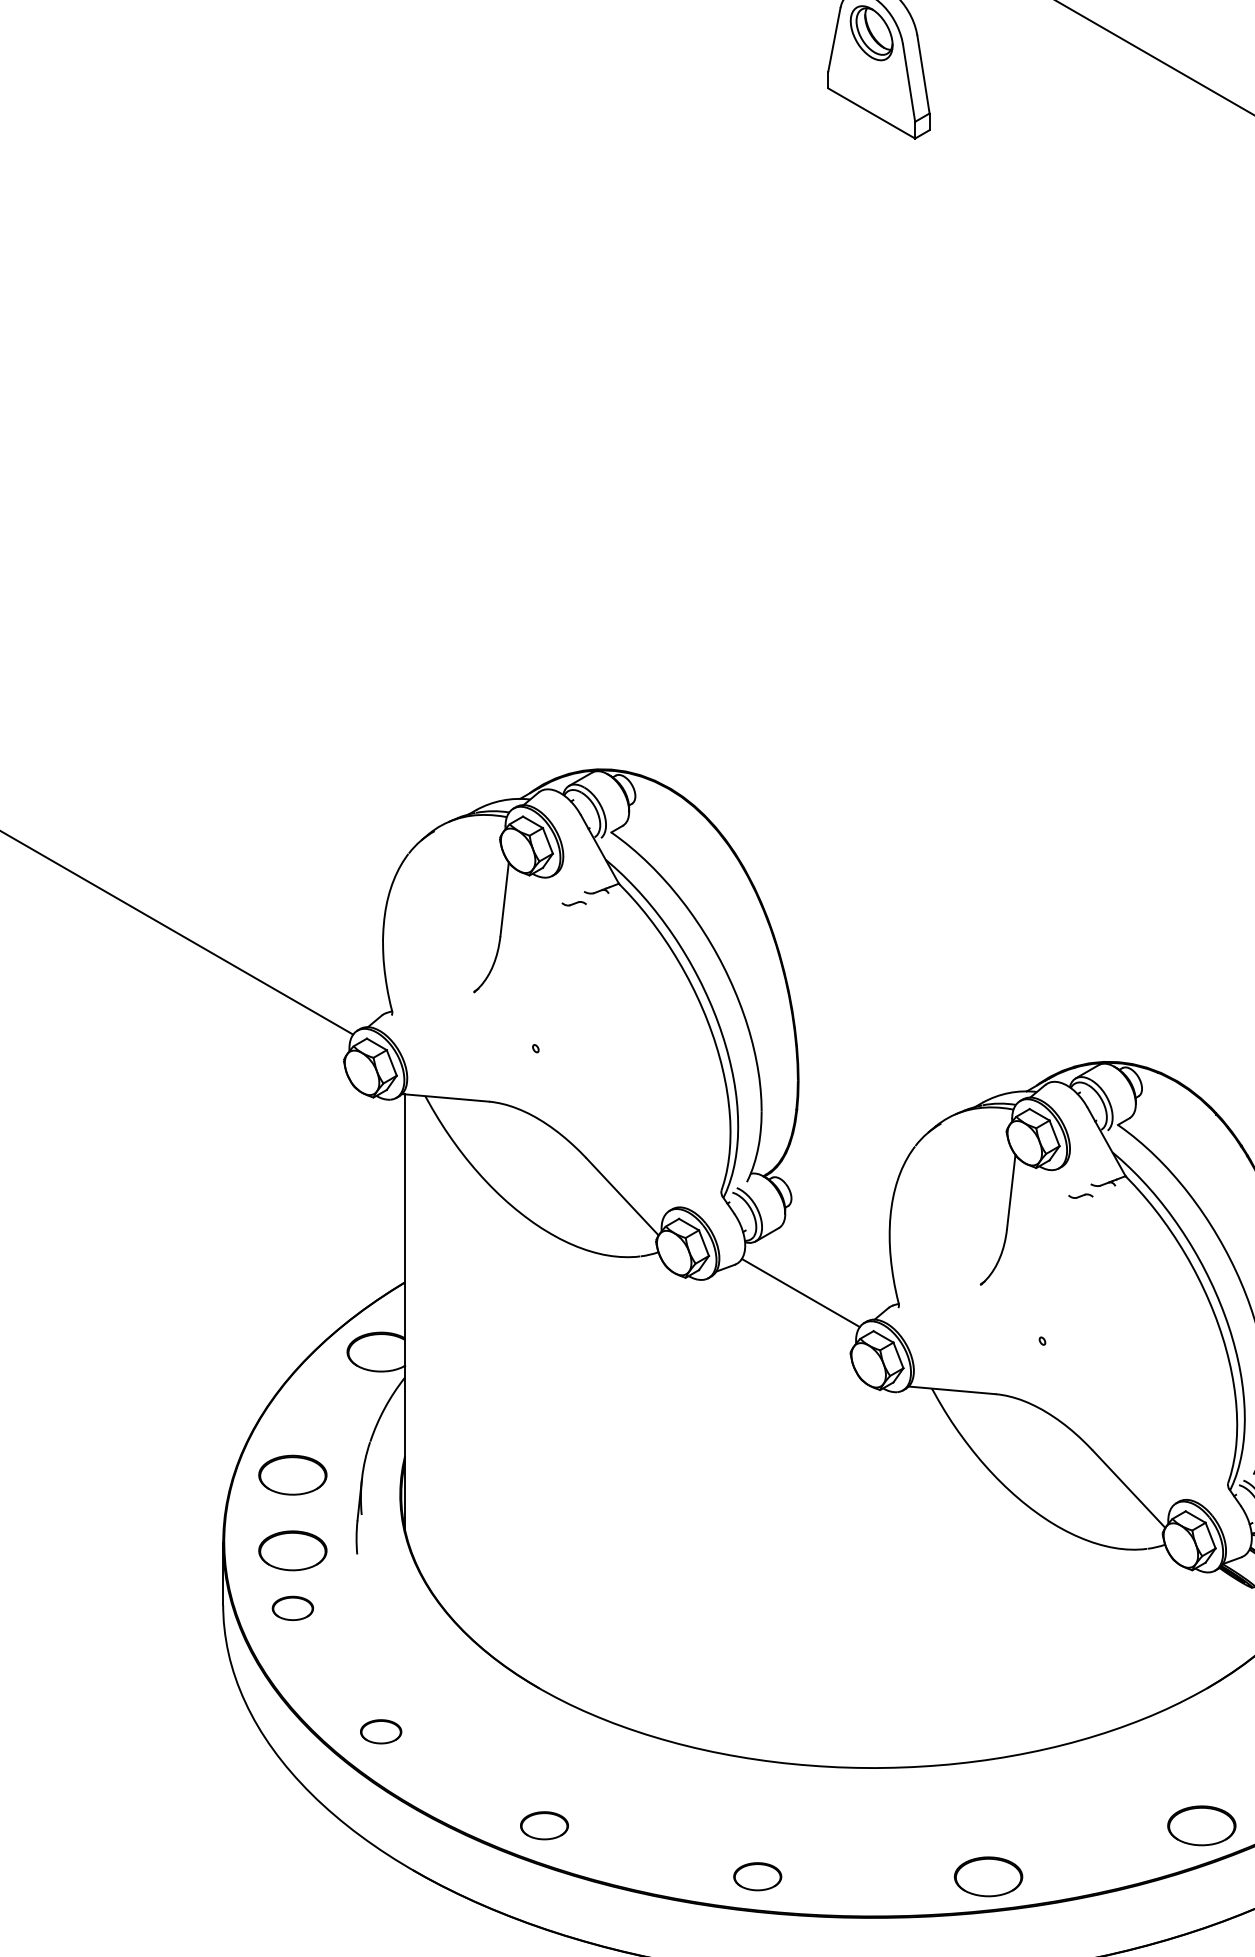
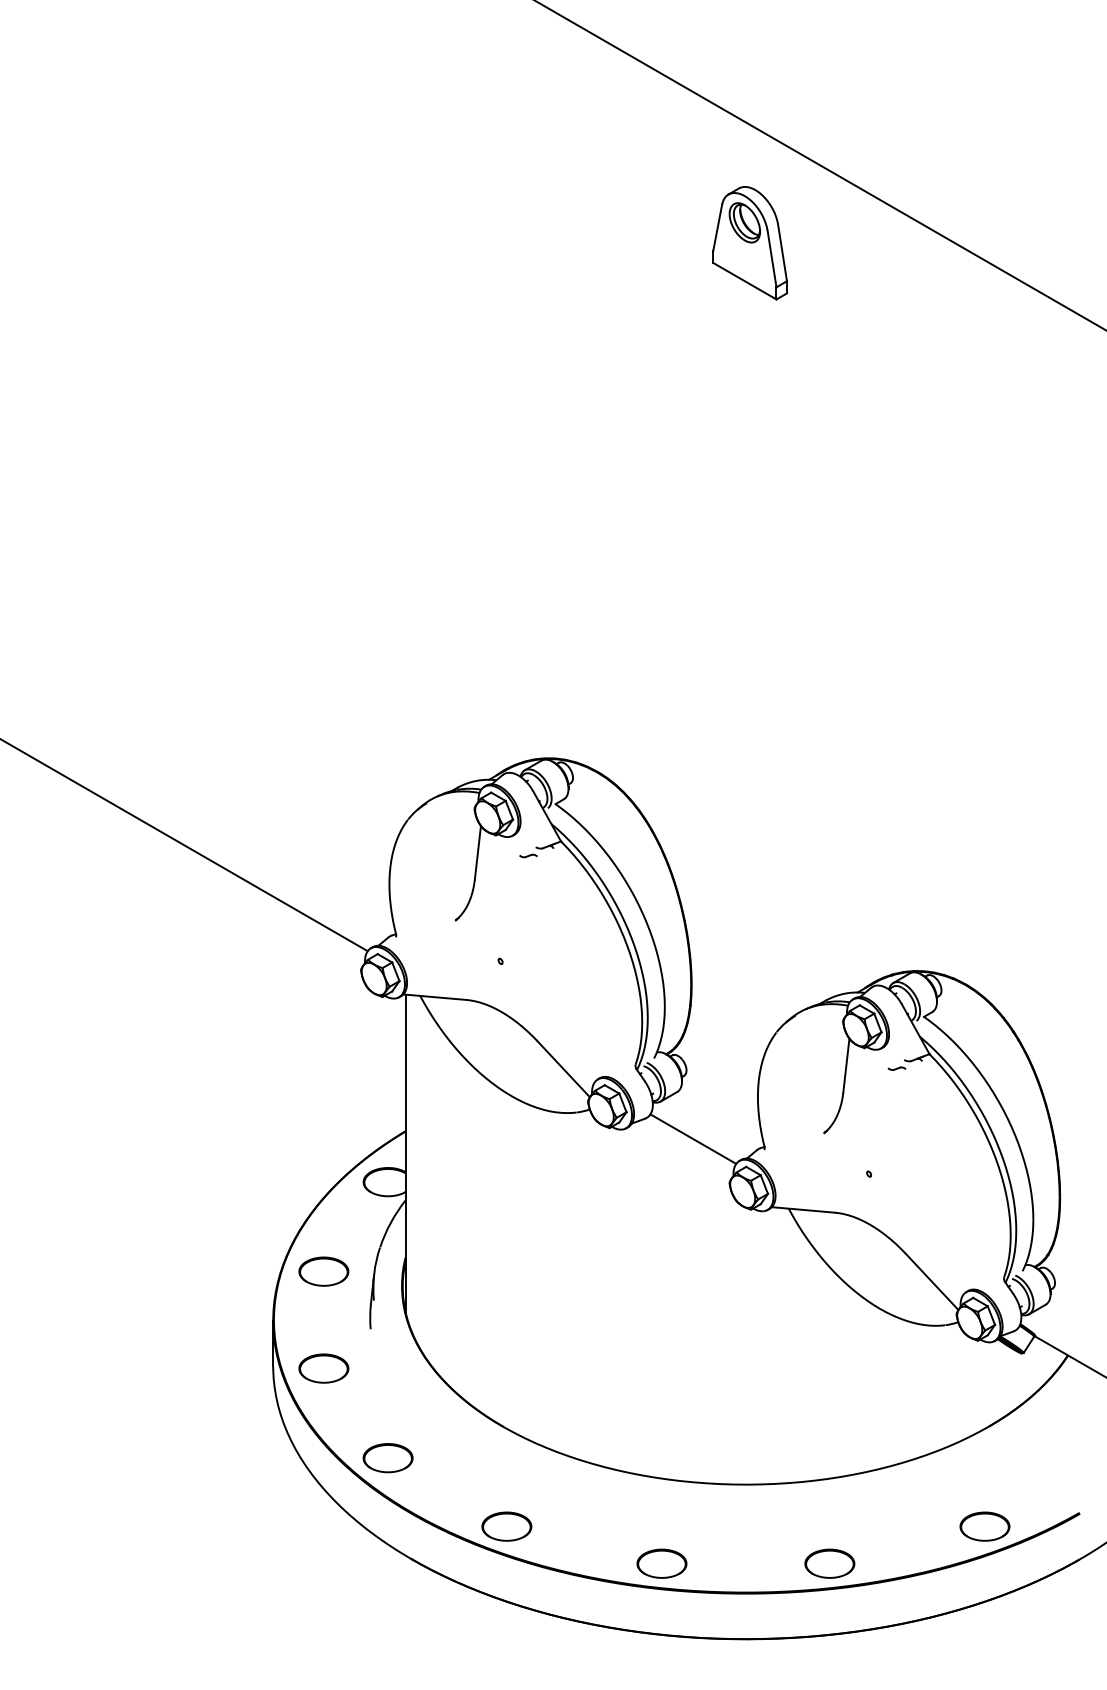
part: (292, 1550) -> (323, 1326), removed
part: (292, 1608) -> (323, 1368), size x1.67
part: (380, 1732) -> (387, 1458), size x1.67
part: (543, 1825) -> (506, 1526), size x1.43
part: (757, 1876) -> (661, 1563), size x1.43

